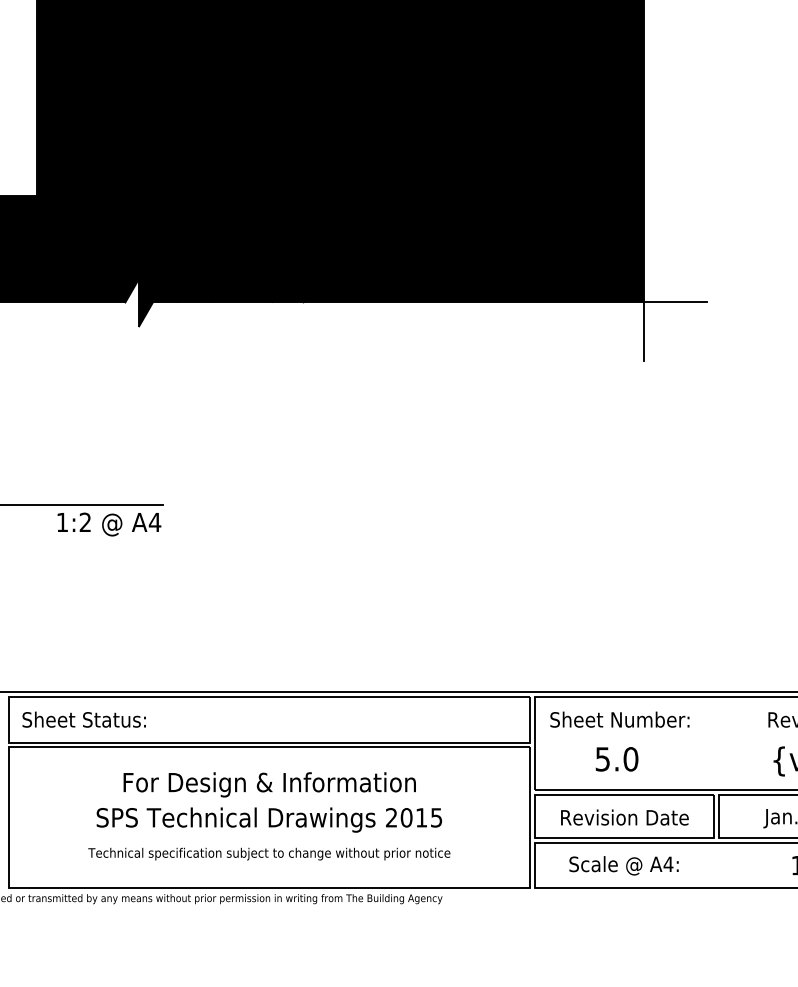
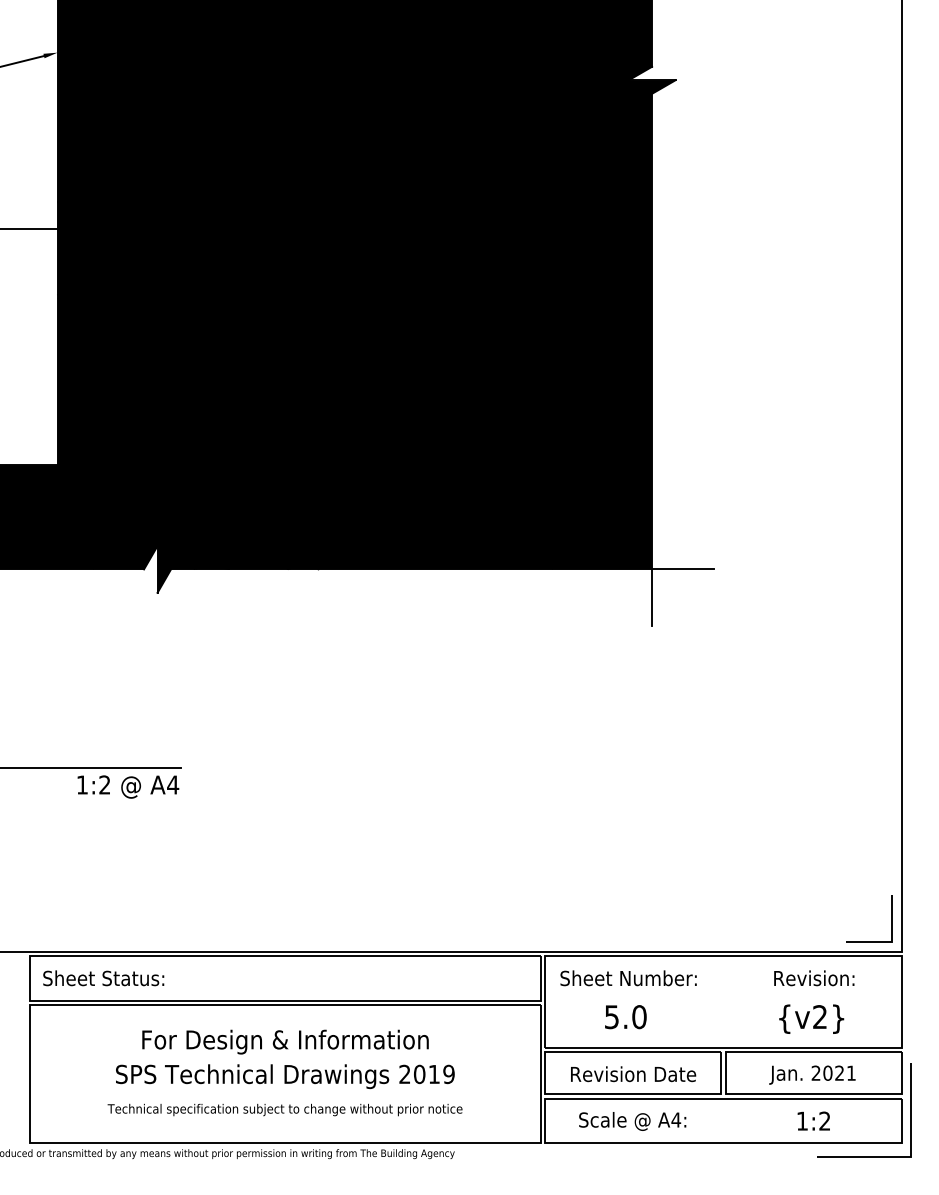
text: (436, 816) -> (448, 1073), 2015 -> 2019

